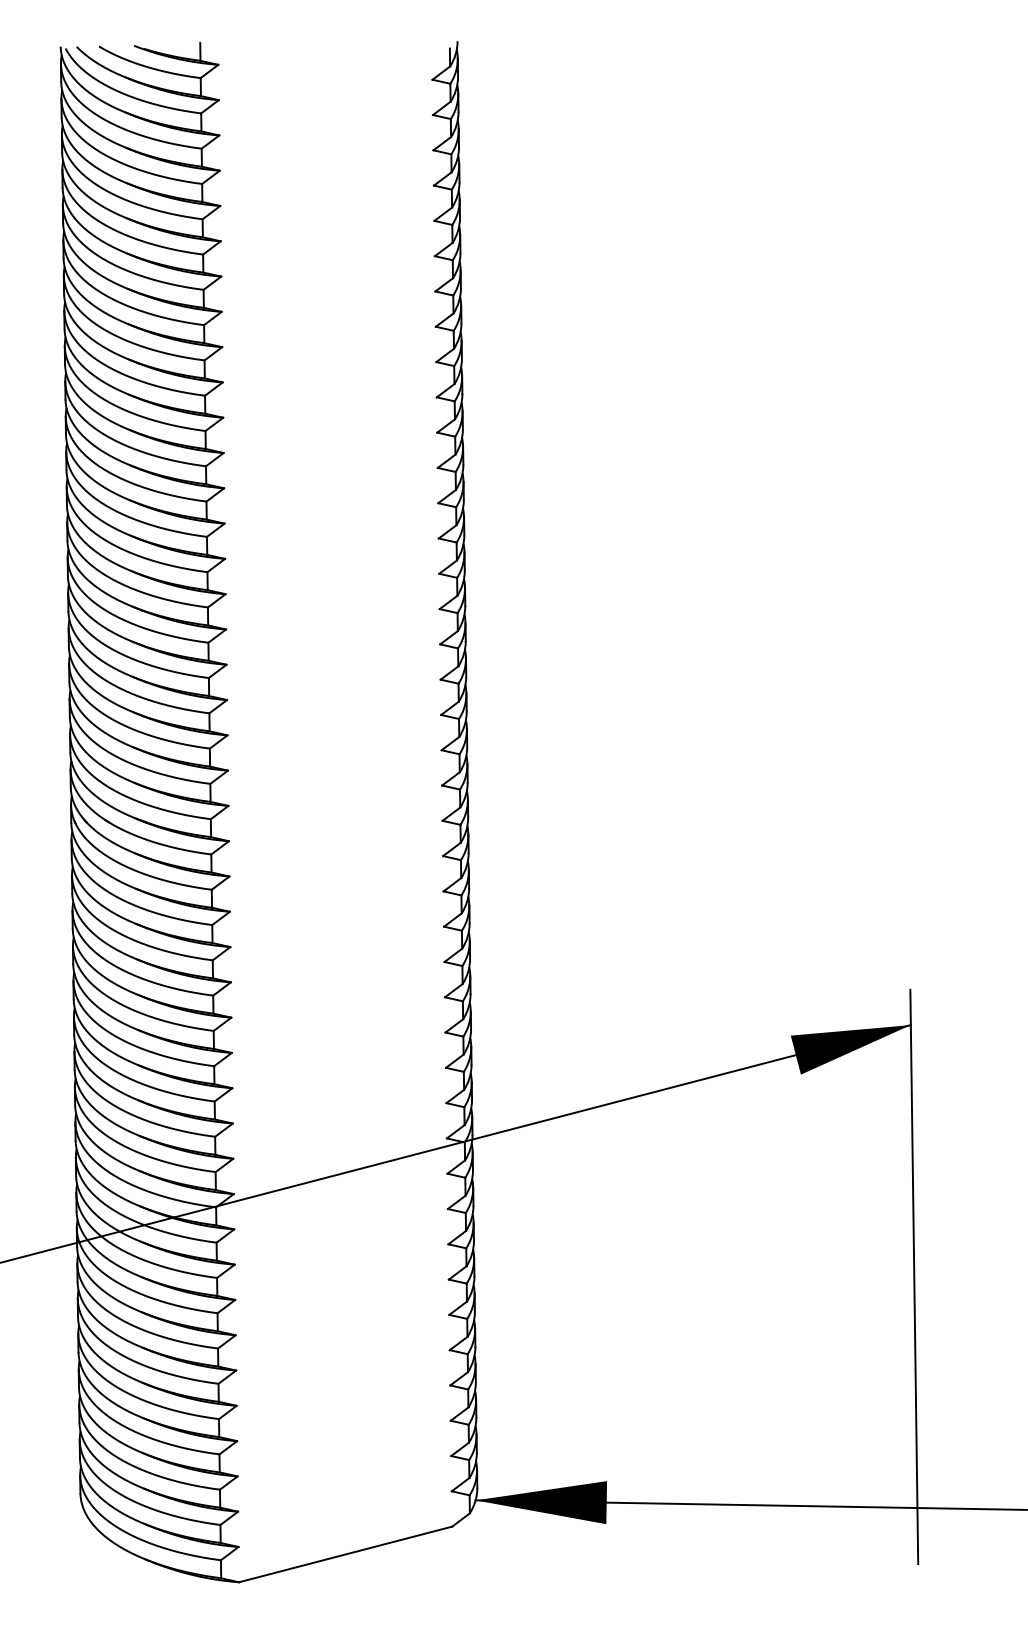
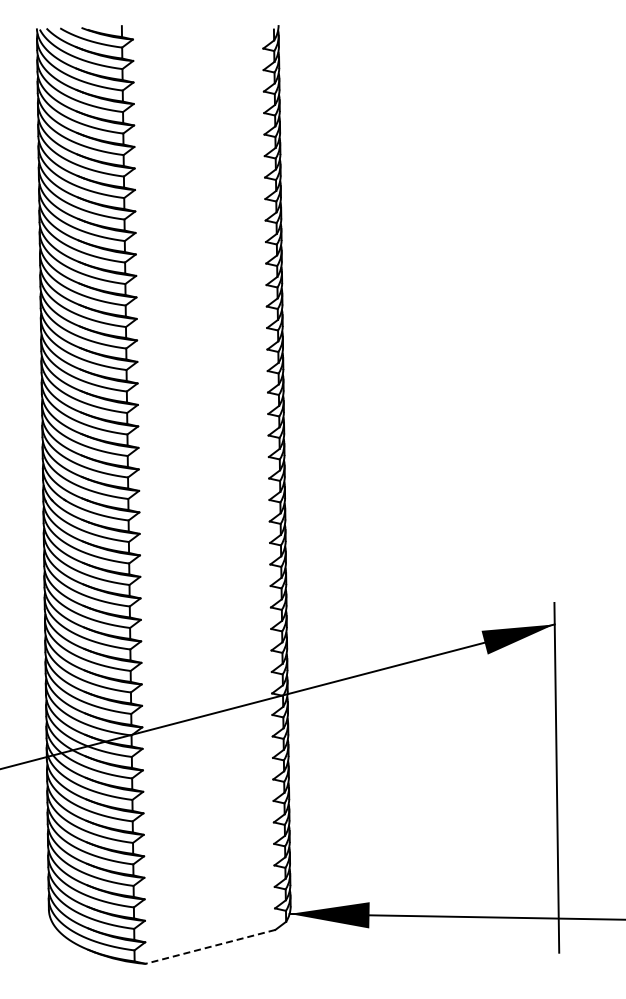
line: (344, 1553) -> (209, 946), solid -> dashed

